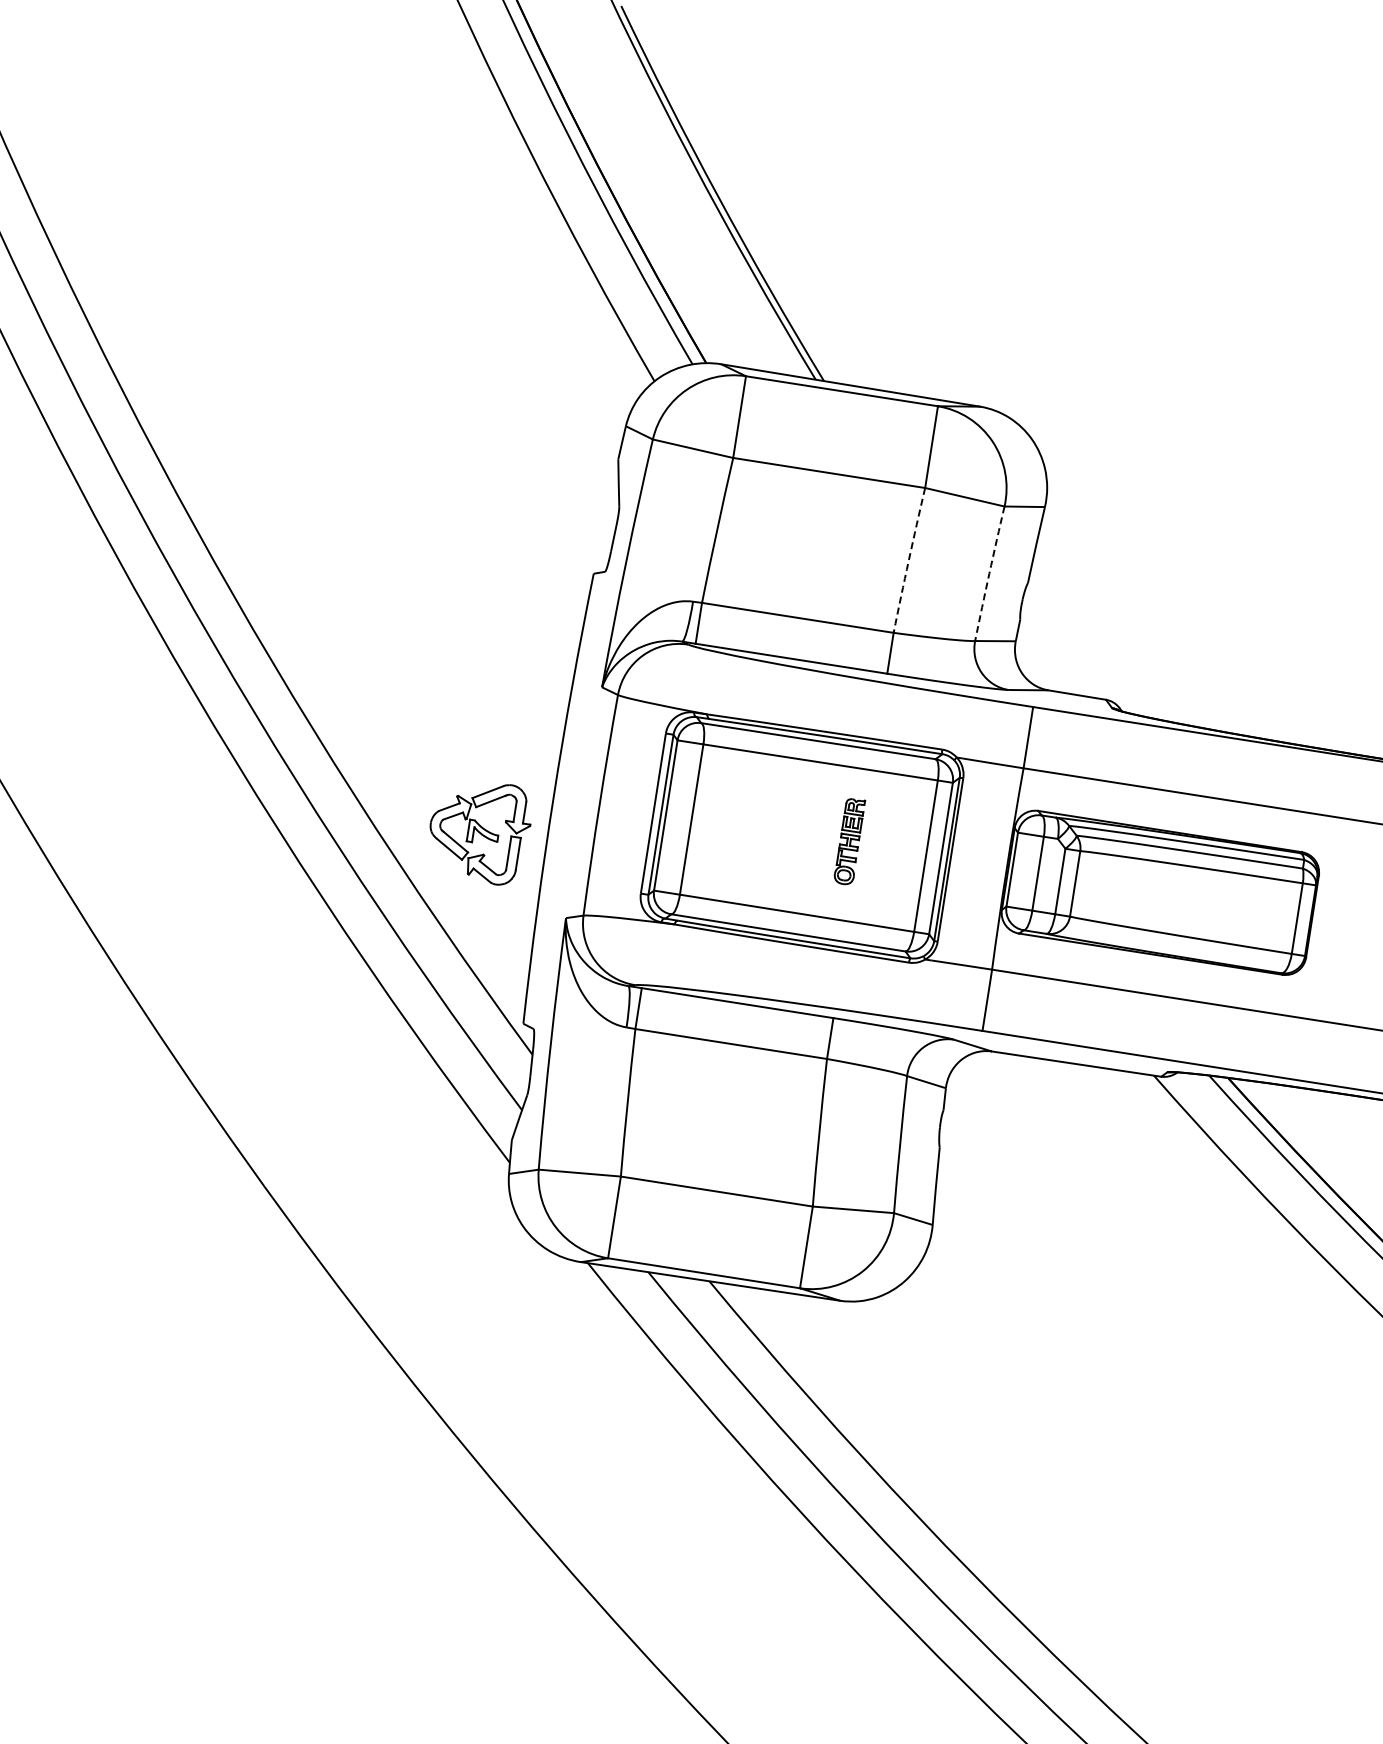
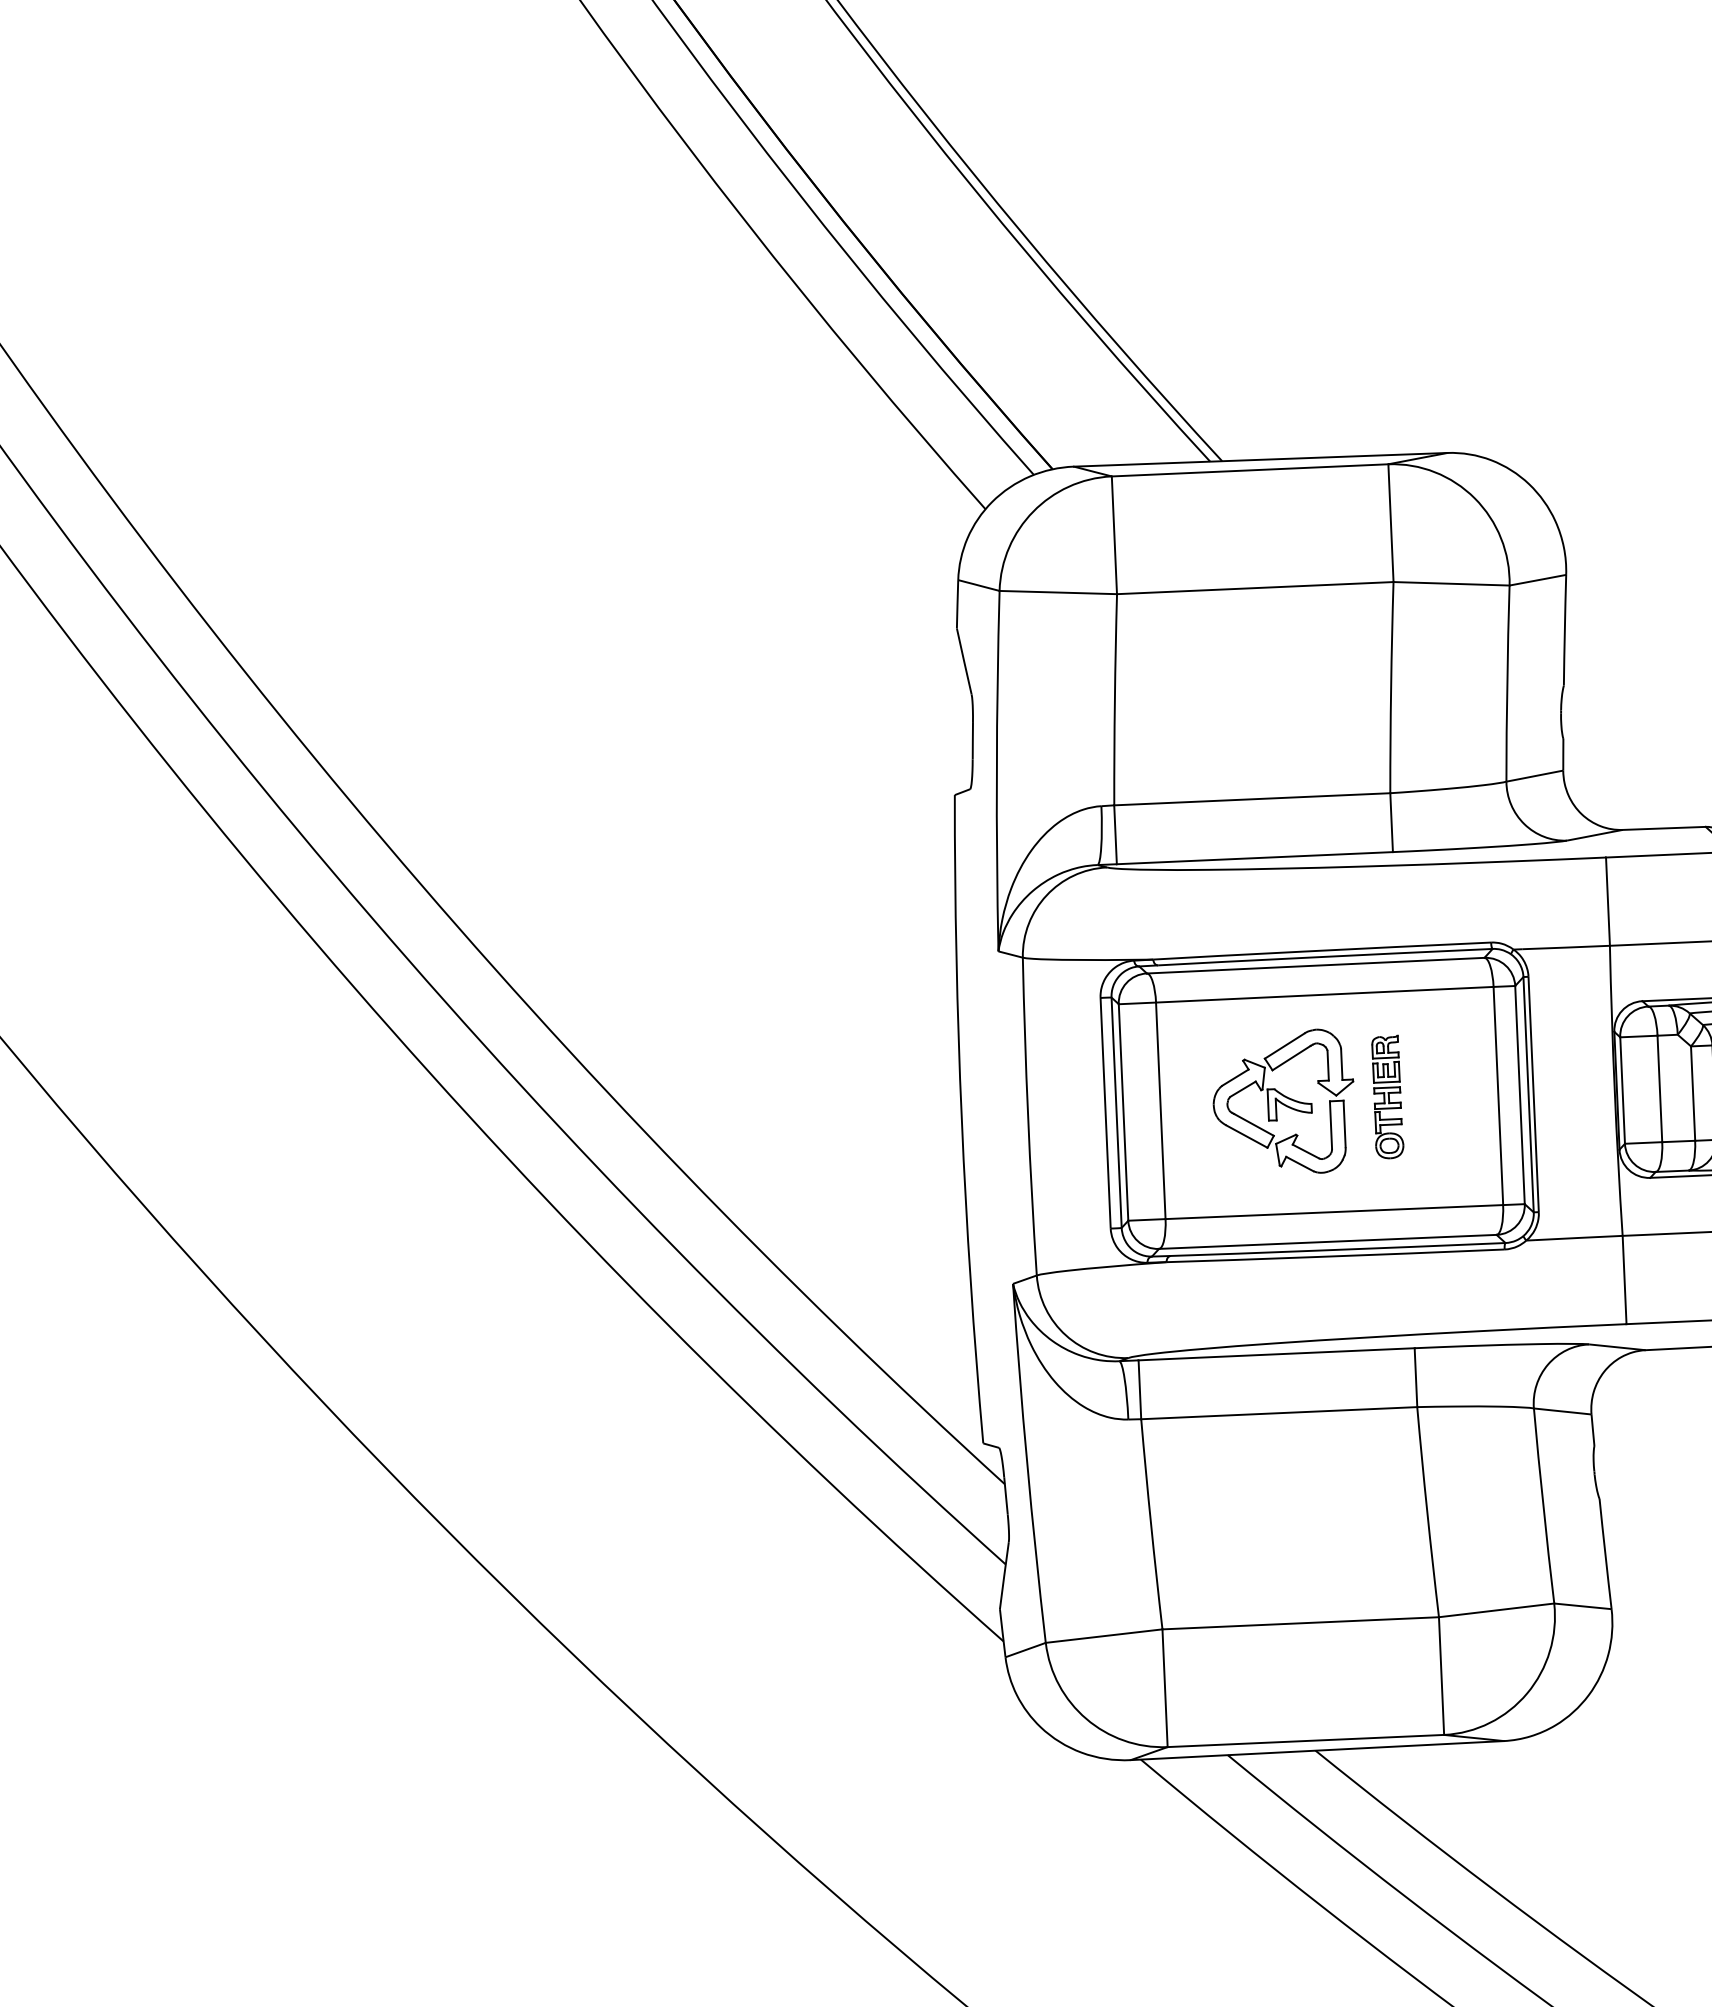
arc: (908, 560) -> (1390, 687), dashed -> solid
arc: (989, 573) -> (1507, 683), dashed -> solid
part: (480, 834) -> (1286, 1107), moved

